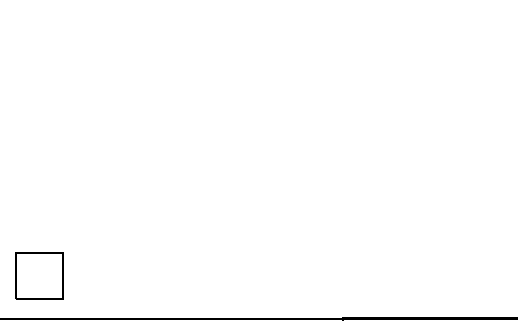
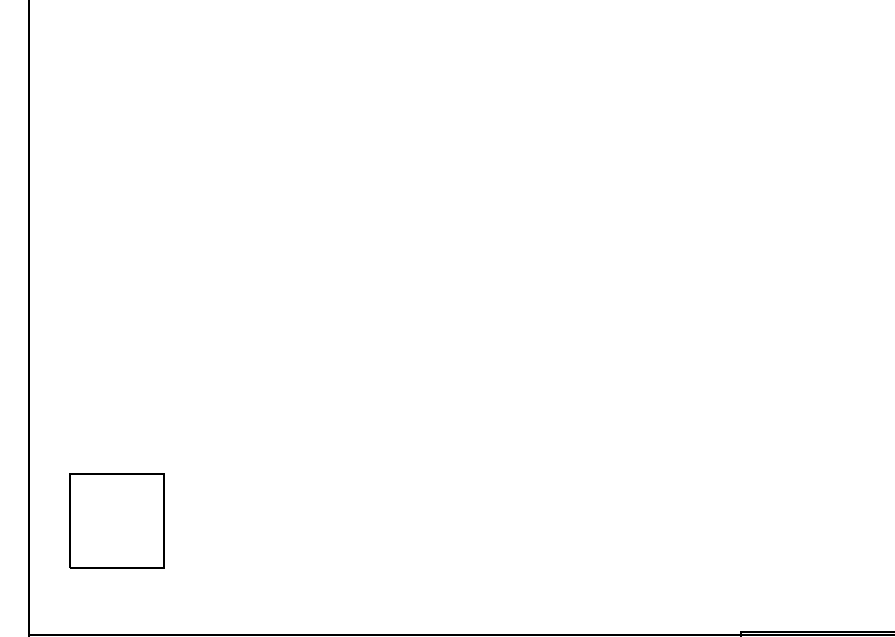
part: (39, 275) -> (116, 519), moved

